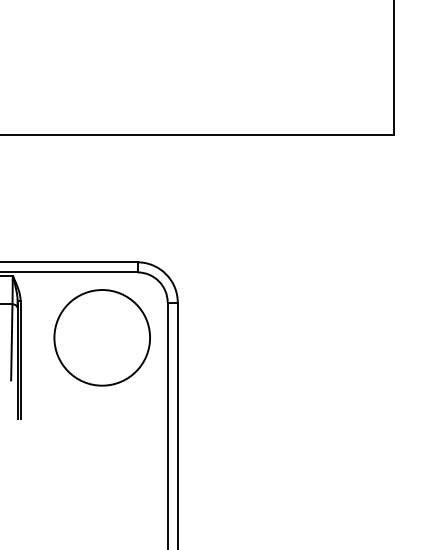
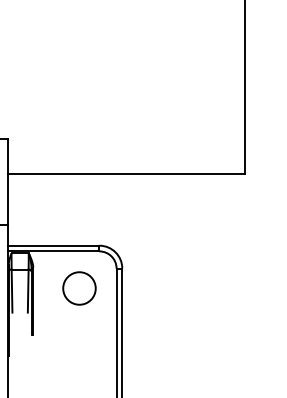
circle: (102, 337) -> (79, 288), size x0.6

